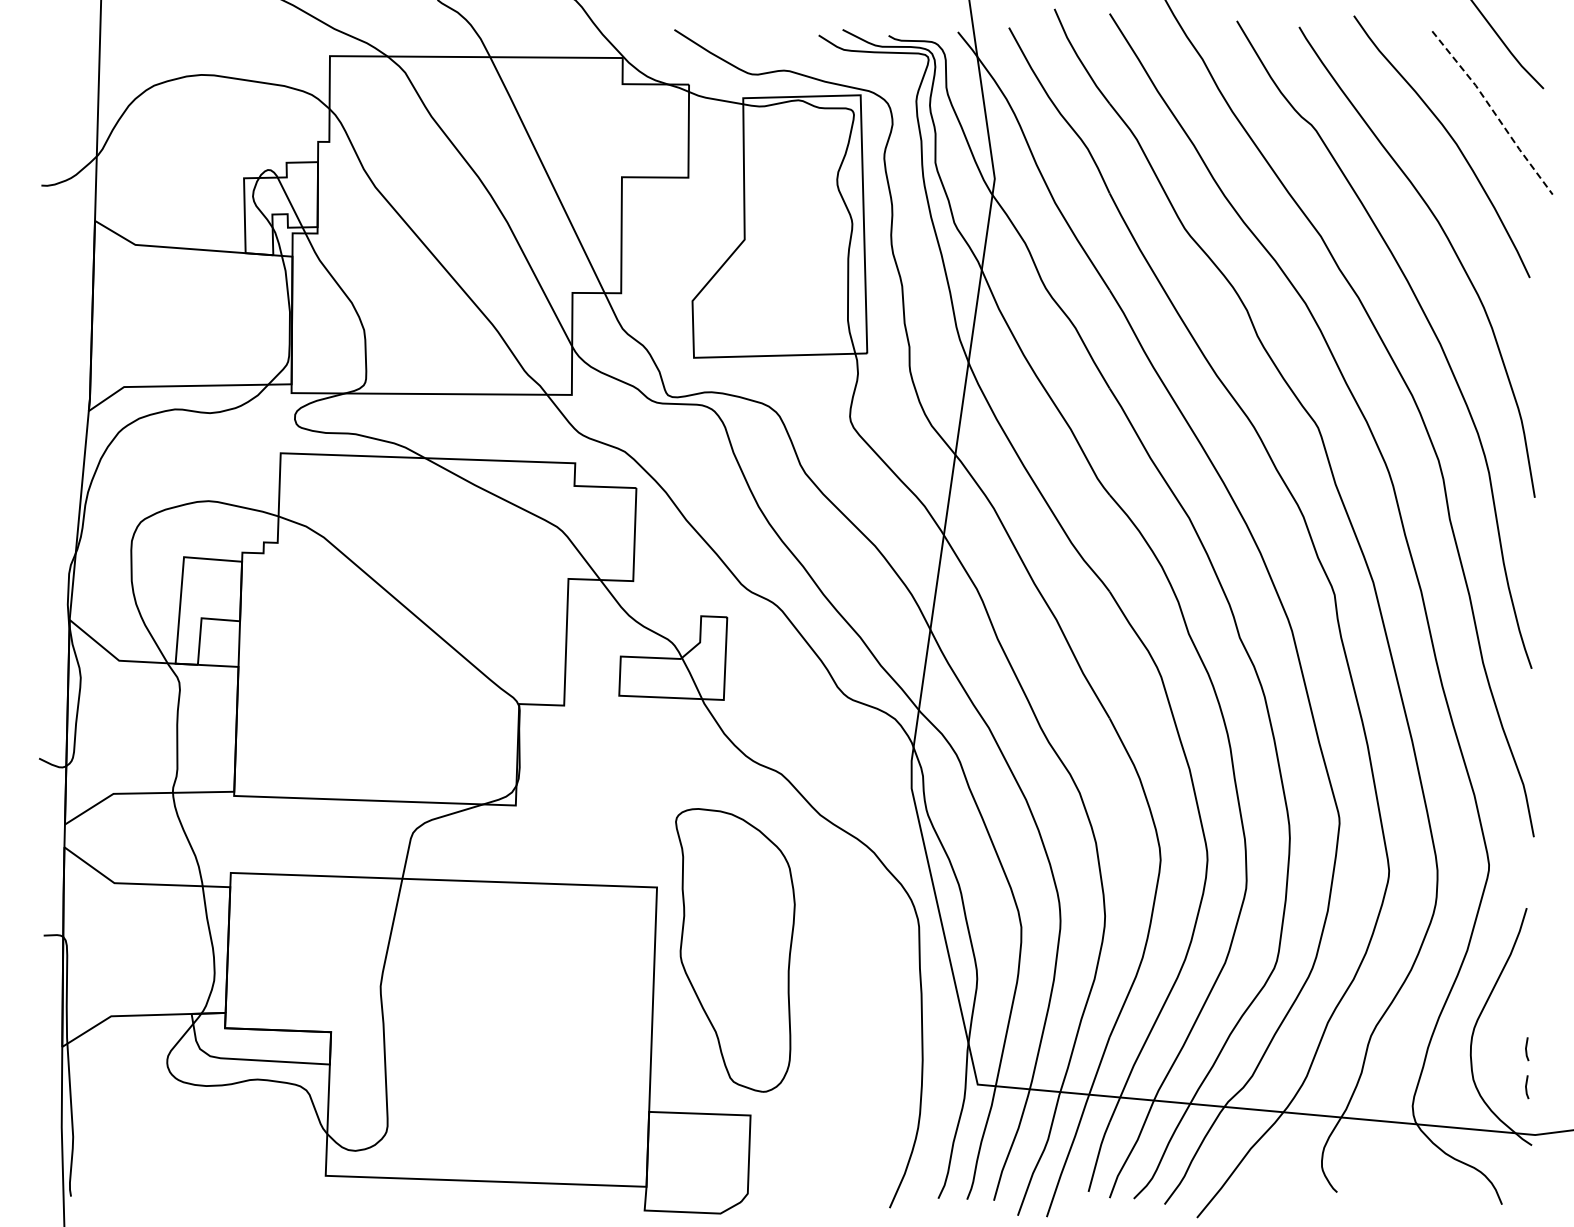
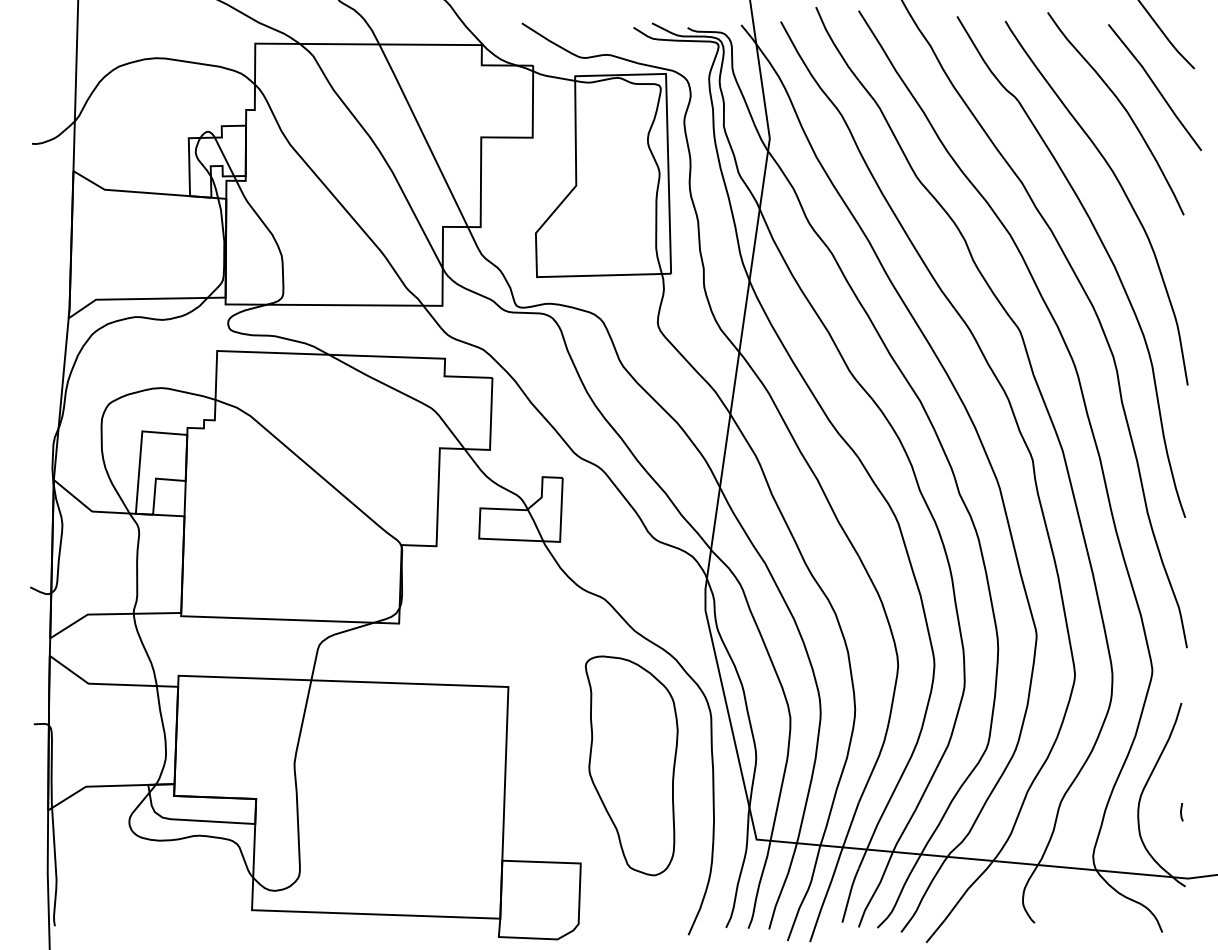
line: (1493, 111) -> (1155, 86), dashed -> solid
part: (735, 950) -> (631, 765), moved
line: (1526, 1087) -> (1181, 841), removed

